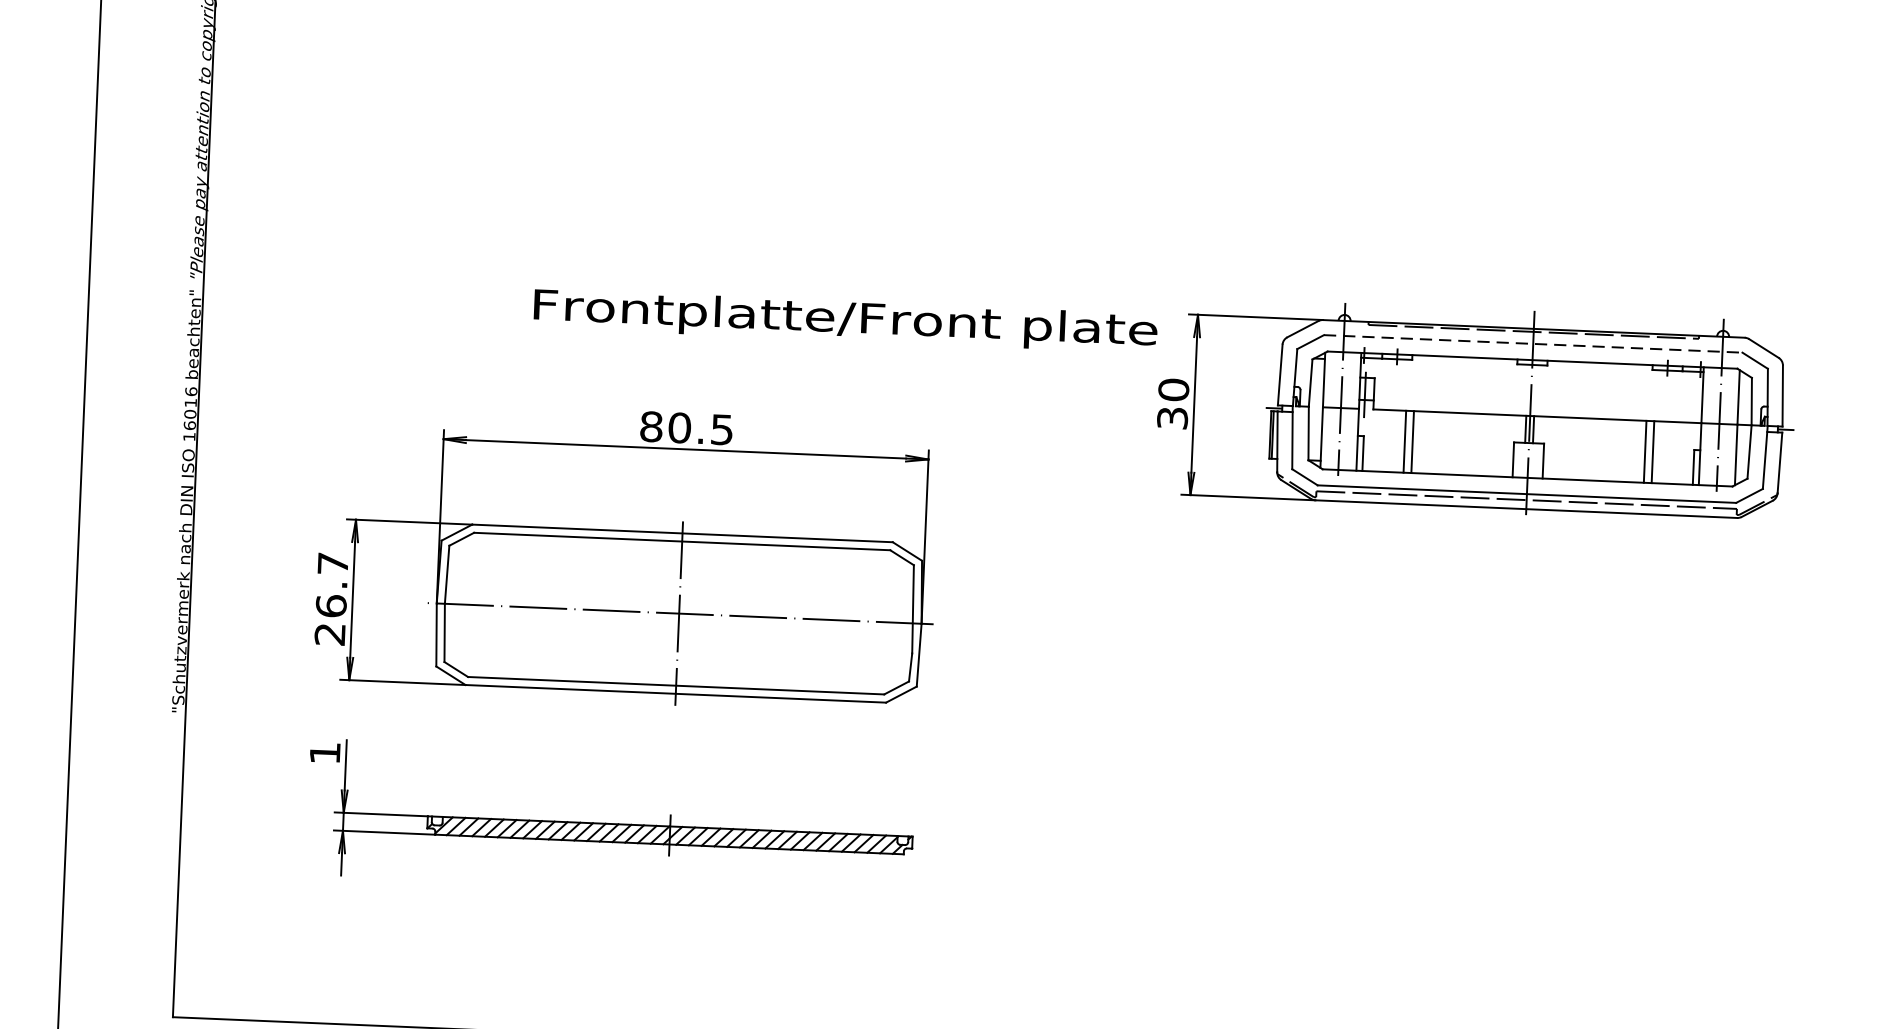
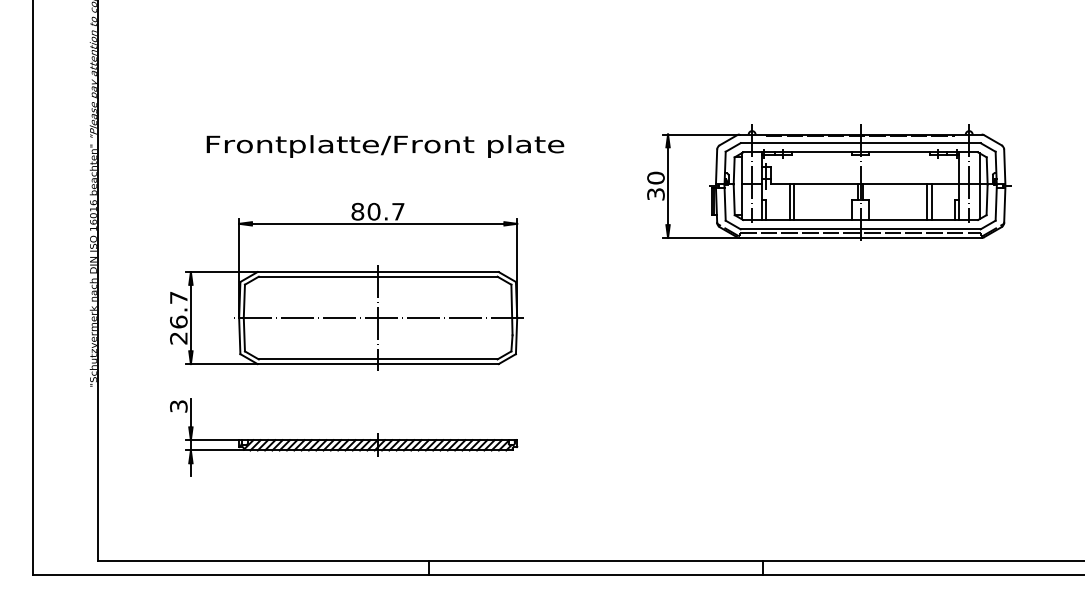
text: (845, 320) -> (385, 146), moved
line: (1534, 344) -> (861, 143), dashed -> solid
text: (722, 429) -> (398, 211), 80.5 -> 80.7
text: (324, 753) -> (178, 406), 1 -> 3

